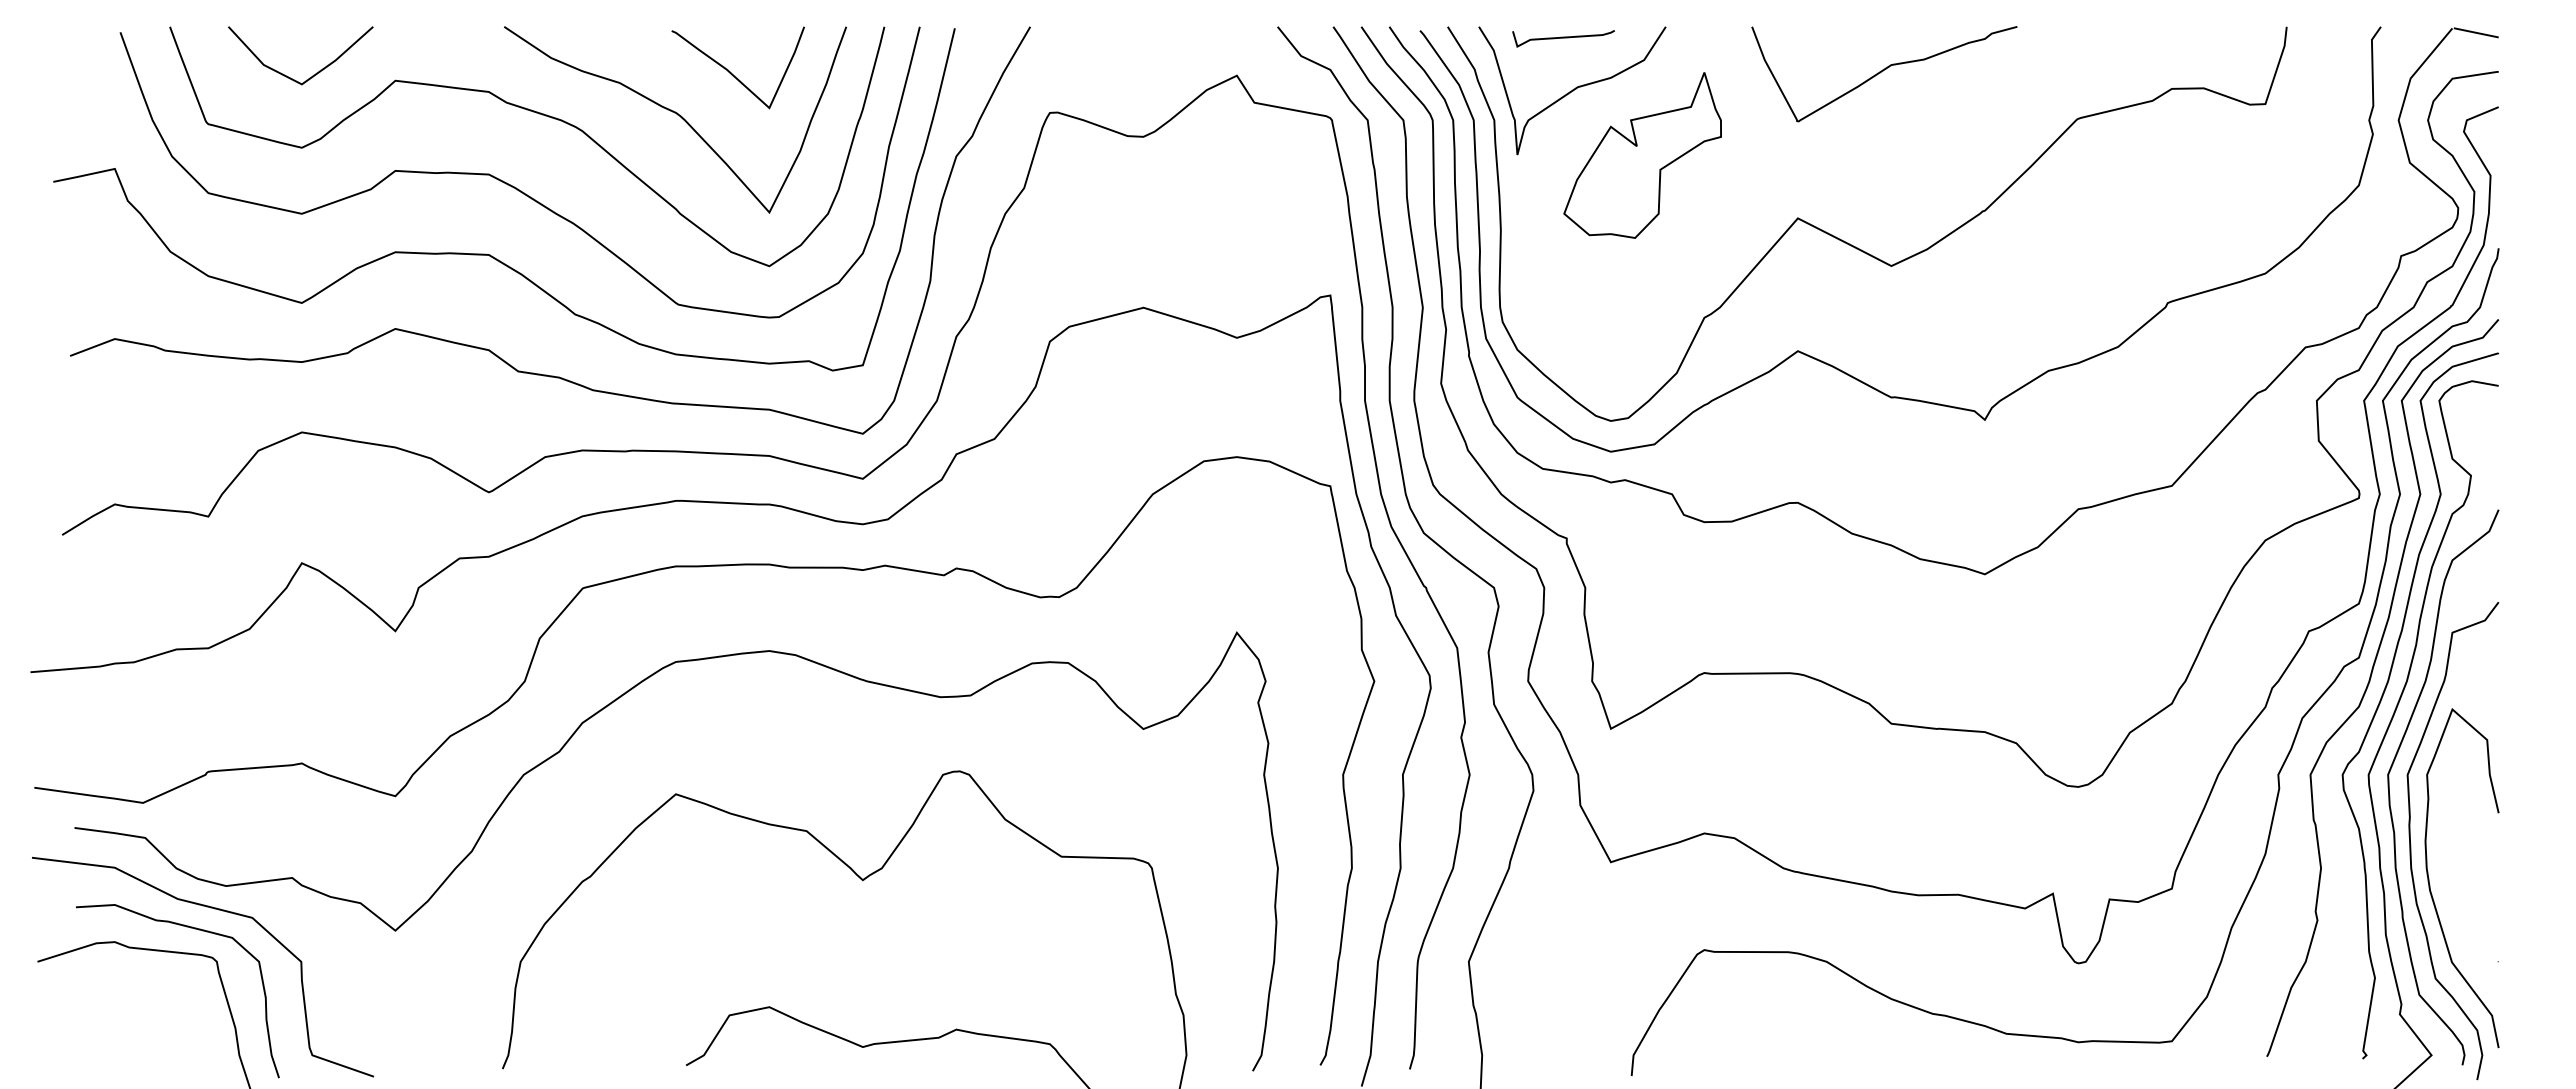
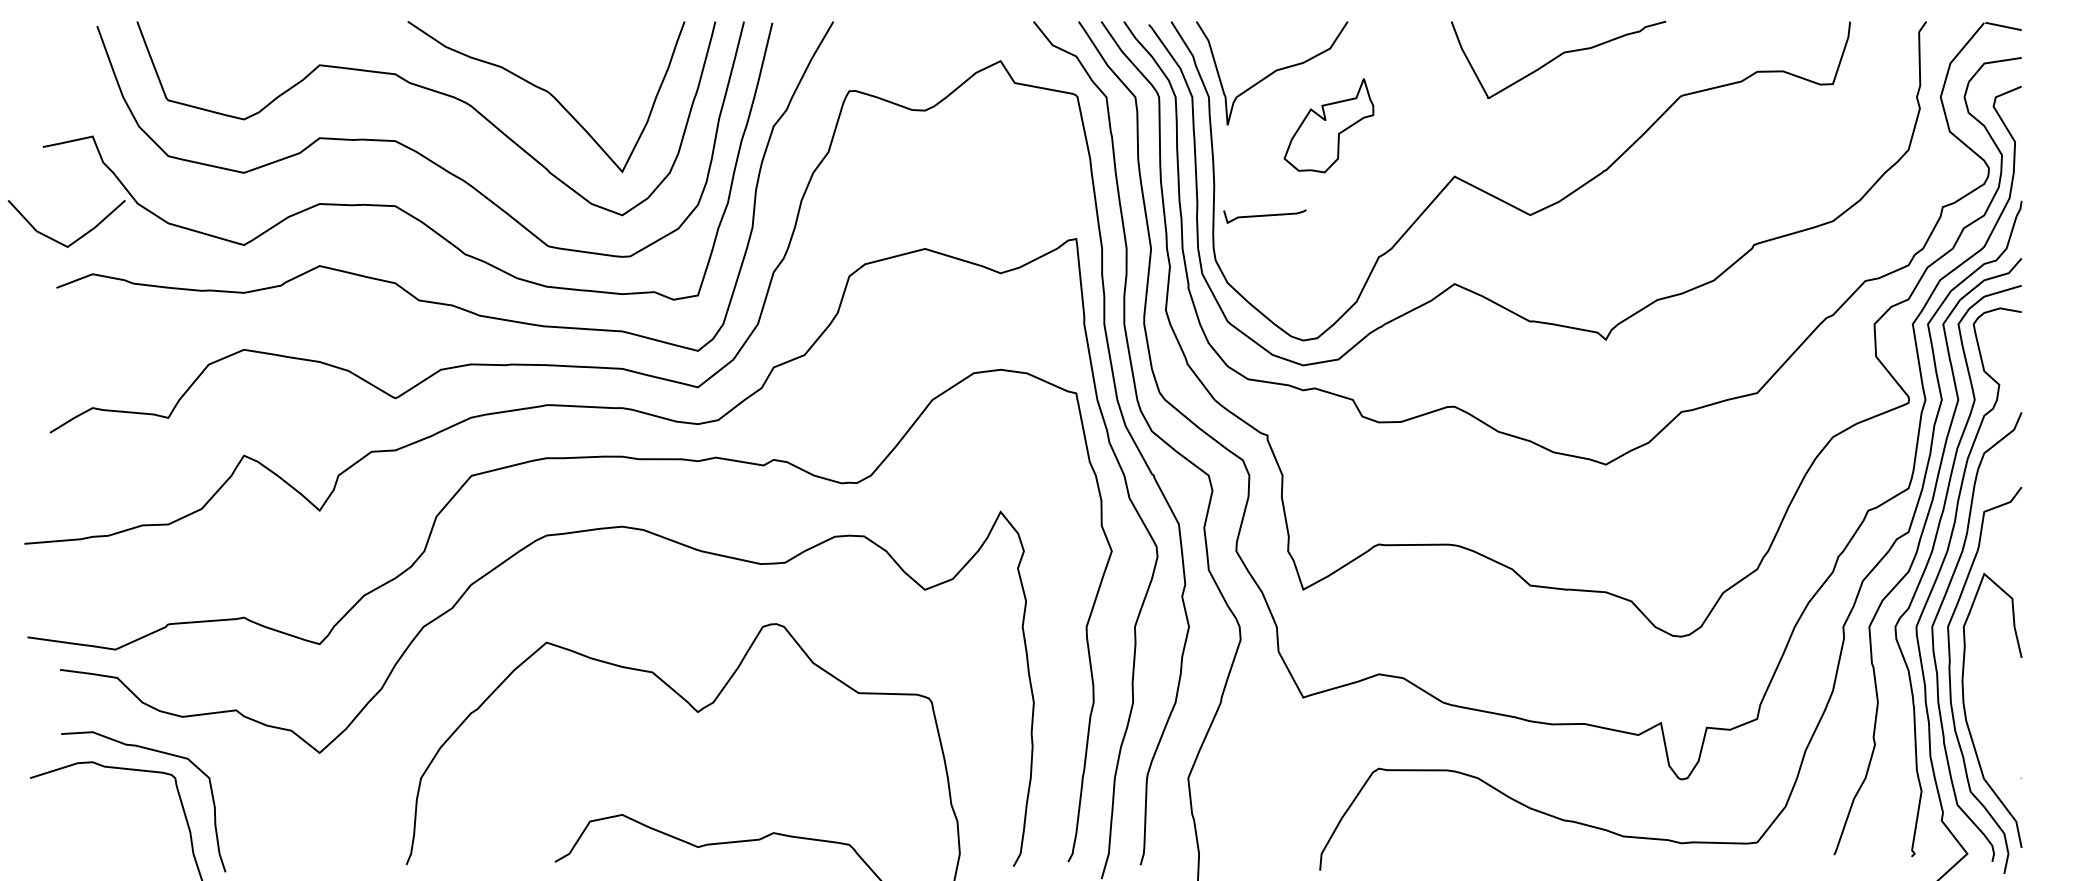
curve: (1563, 38) -> (1264, 216), moved
curve: (1883, 71) -> (1557, 57), moved
curve: (731, 72) -> (591, 58), removed
line: (312, 75) -> (76, 239), moved
part: (1642, 155) -> (1328, 125), size x0.7
curve: (218, 910) -> (176, 736), removed

